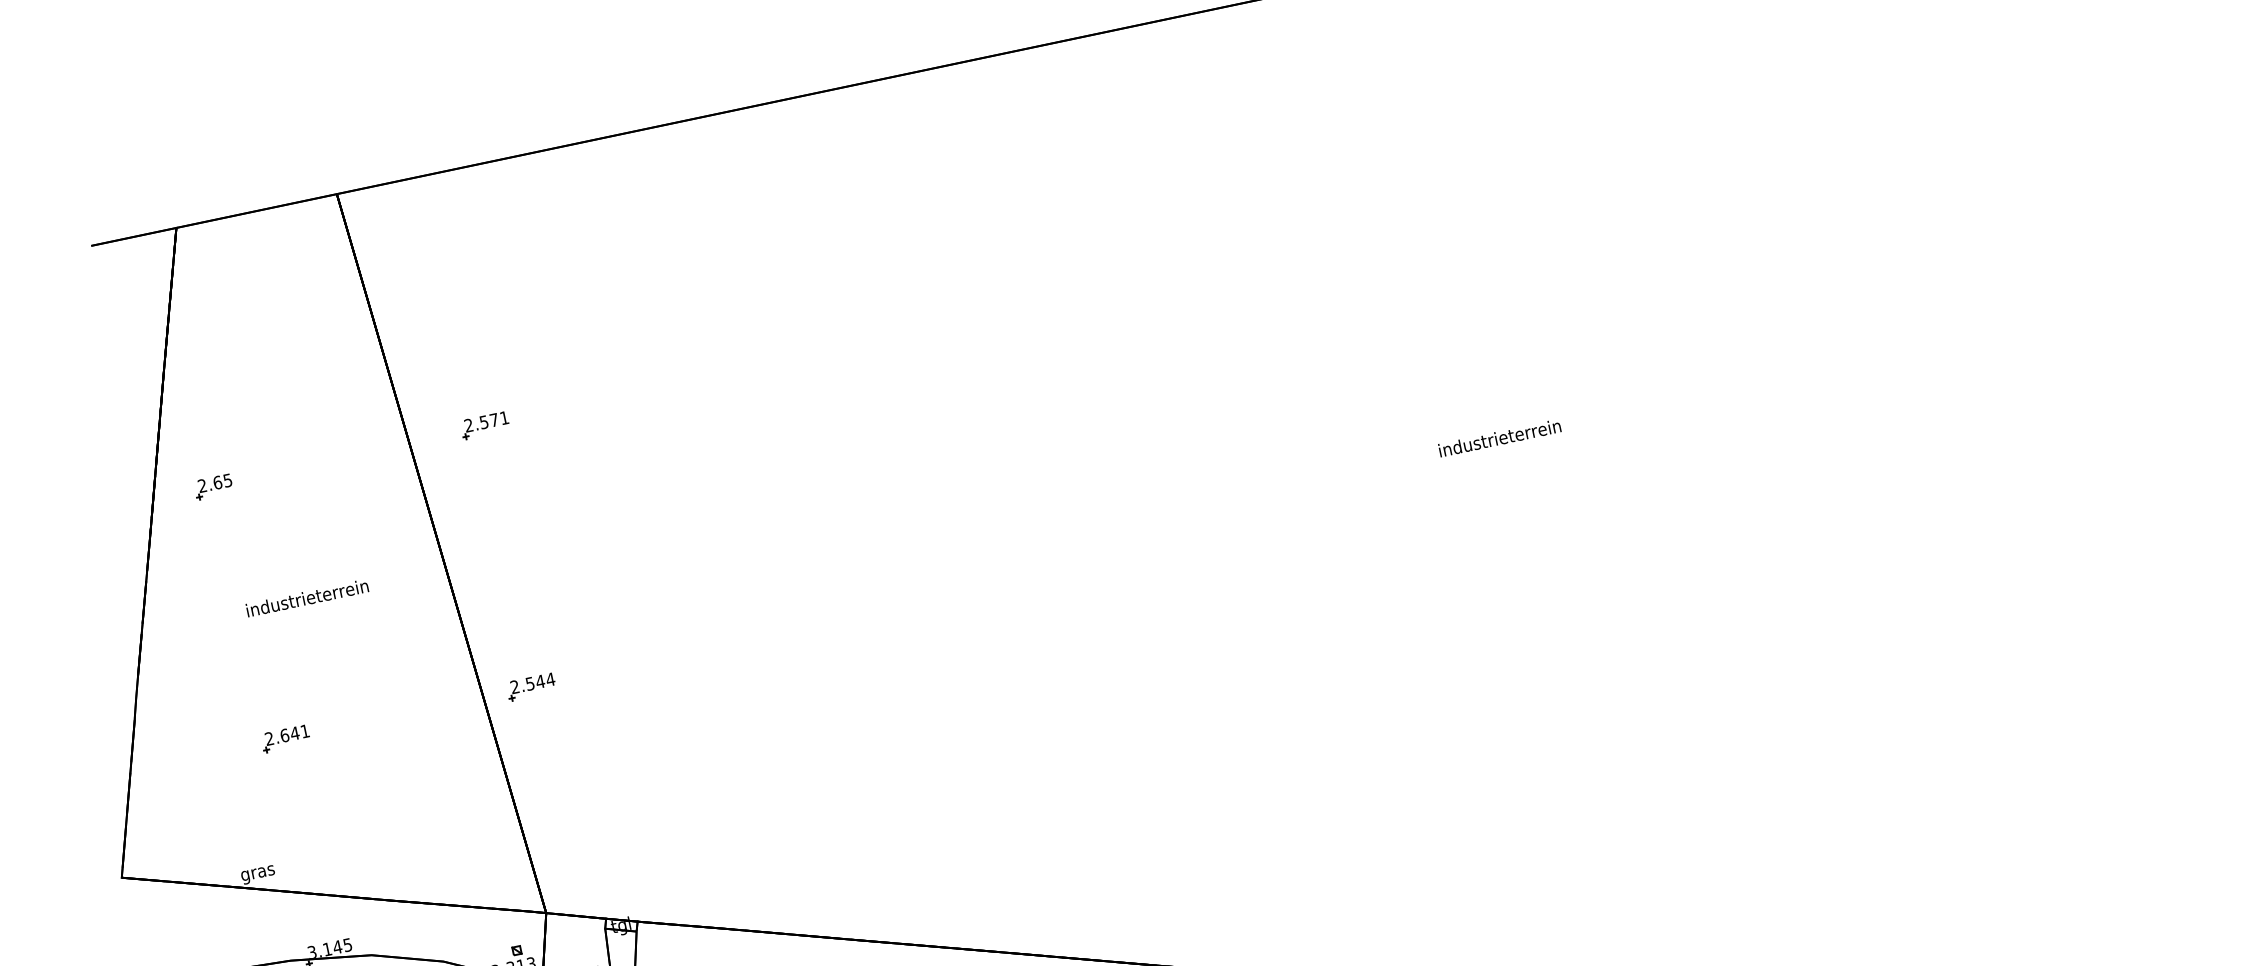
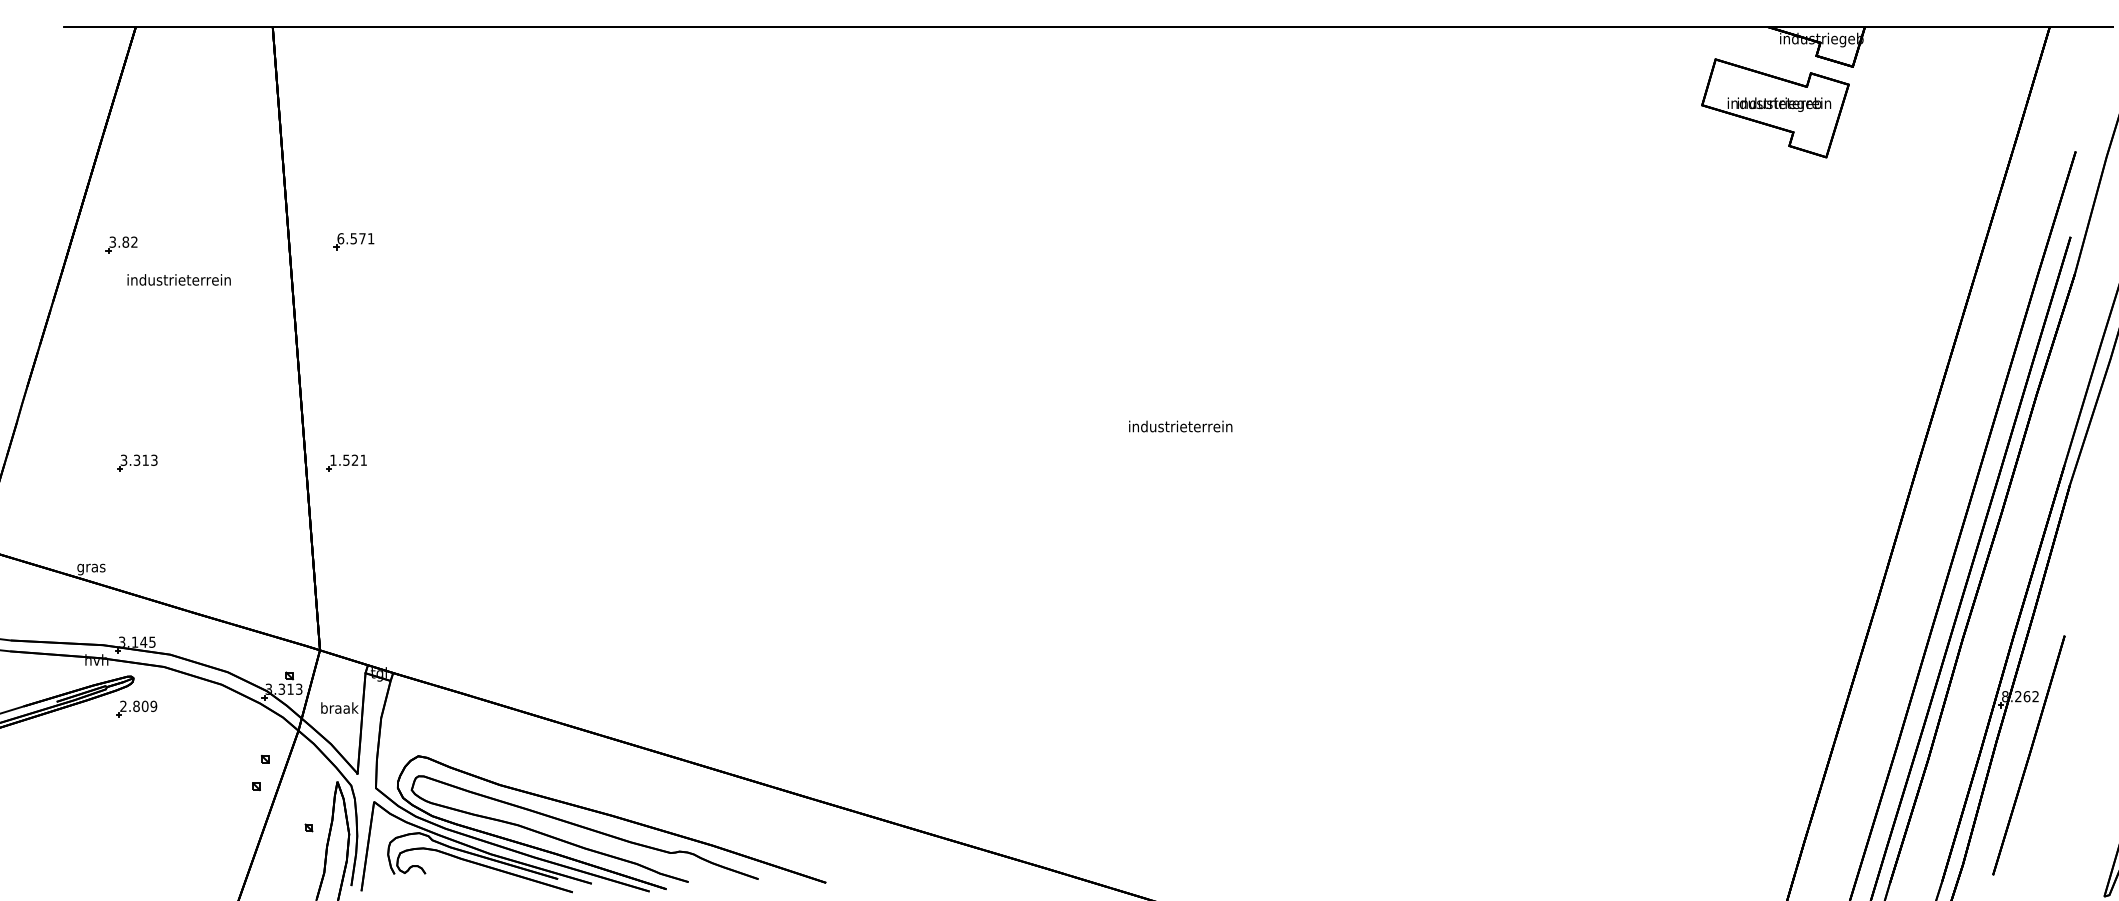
text: (468, 425) -> (340, 238), 2.571 -> 6.571
text: (214, 482) -> (123, 241), 2.65 -> 3.82
text: (306, 597) -> (178, 279), moved
text: (532, 682) -> (348, 459), 2.544 -> 1.521
text: (286, 734) -> (138, 459), 2.641 -> 3.313

